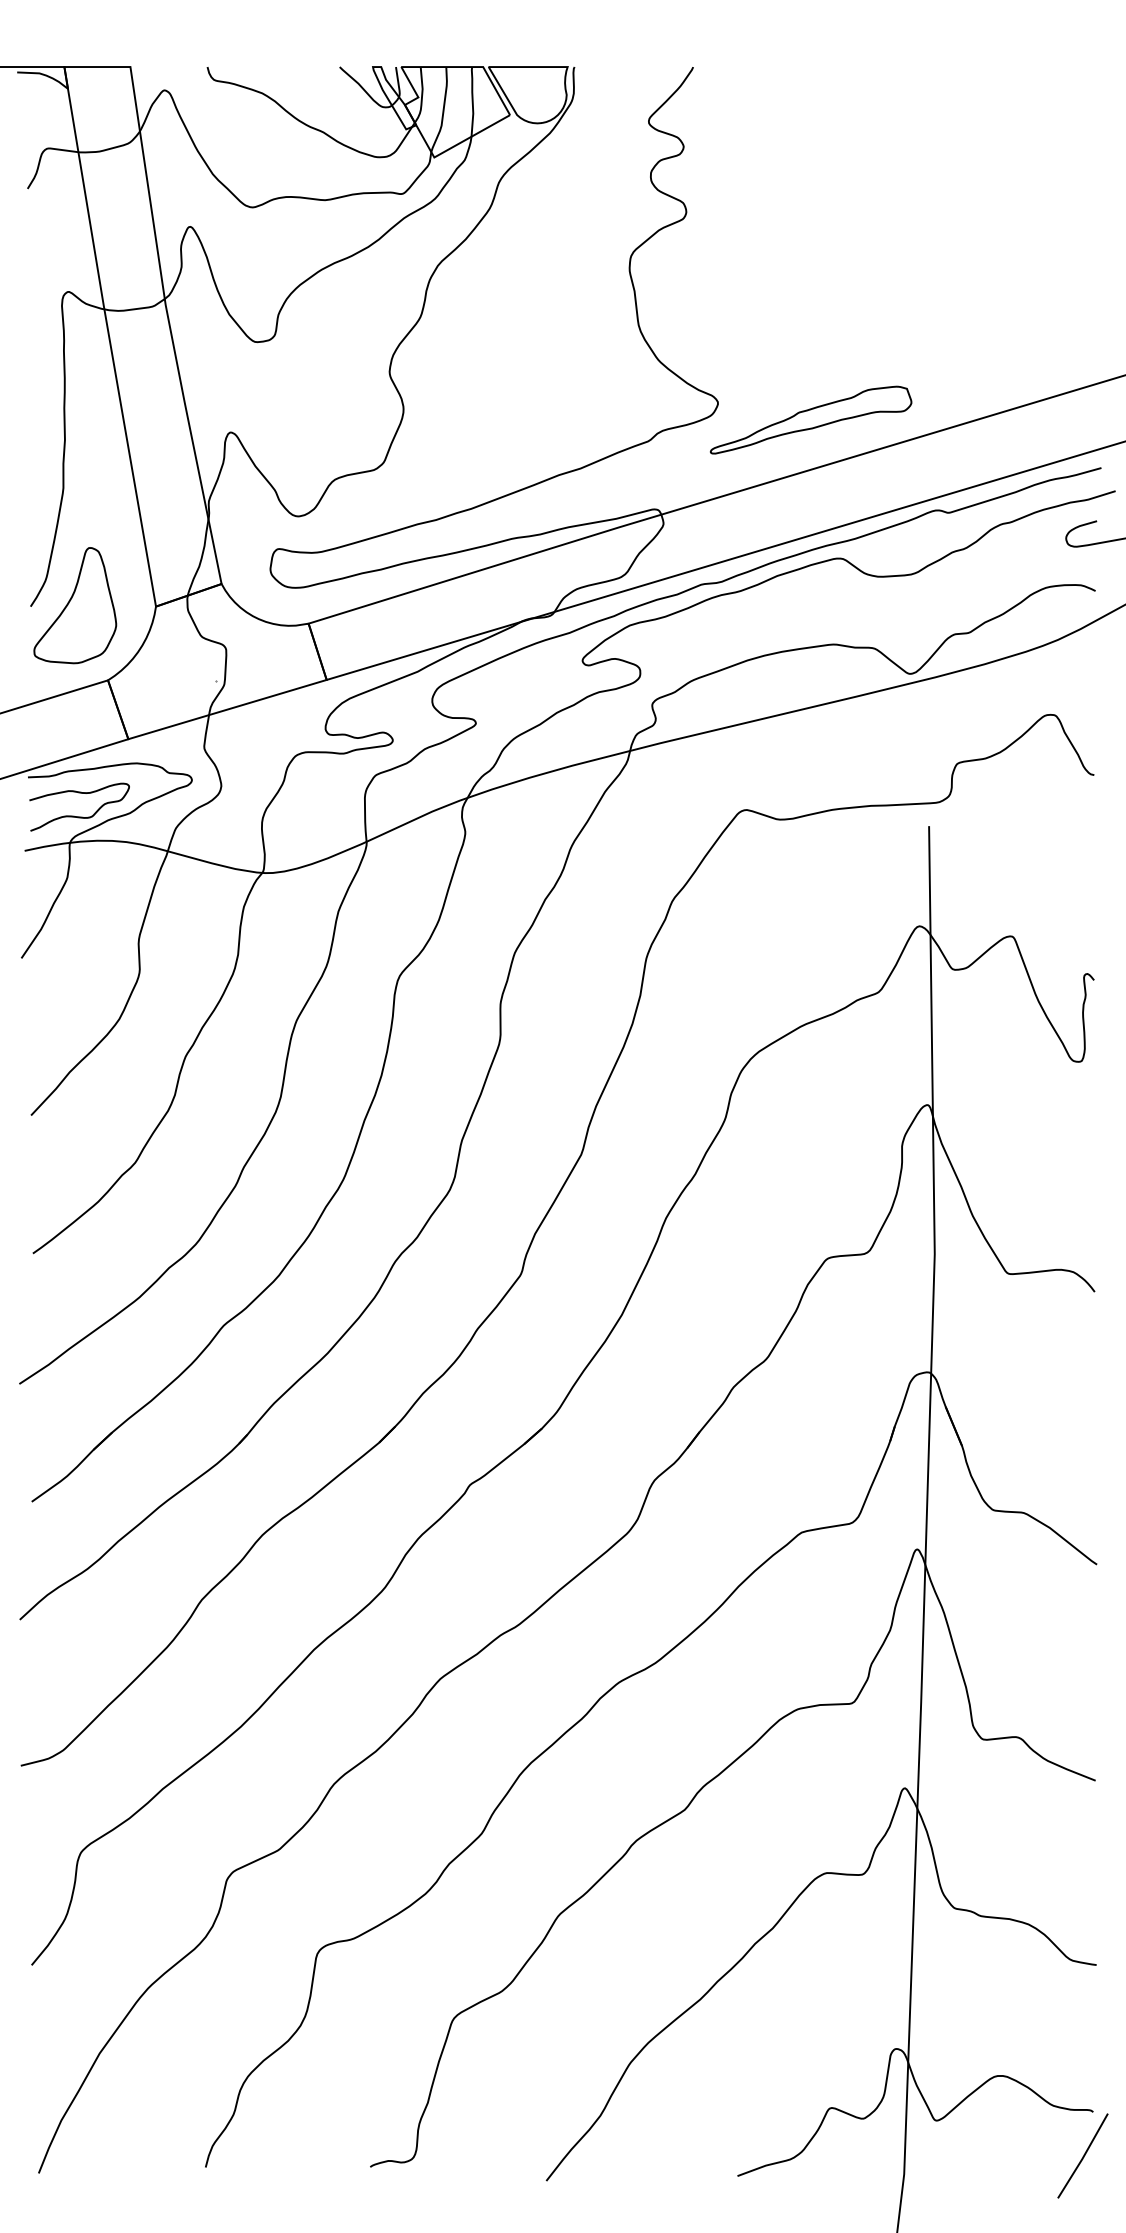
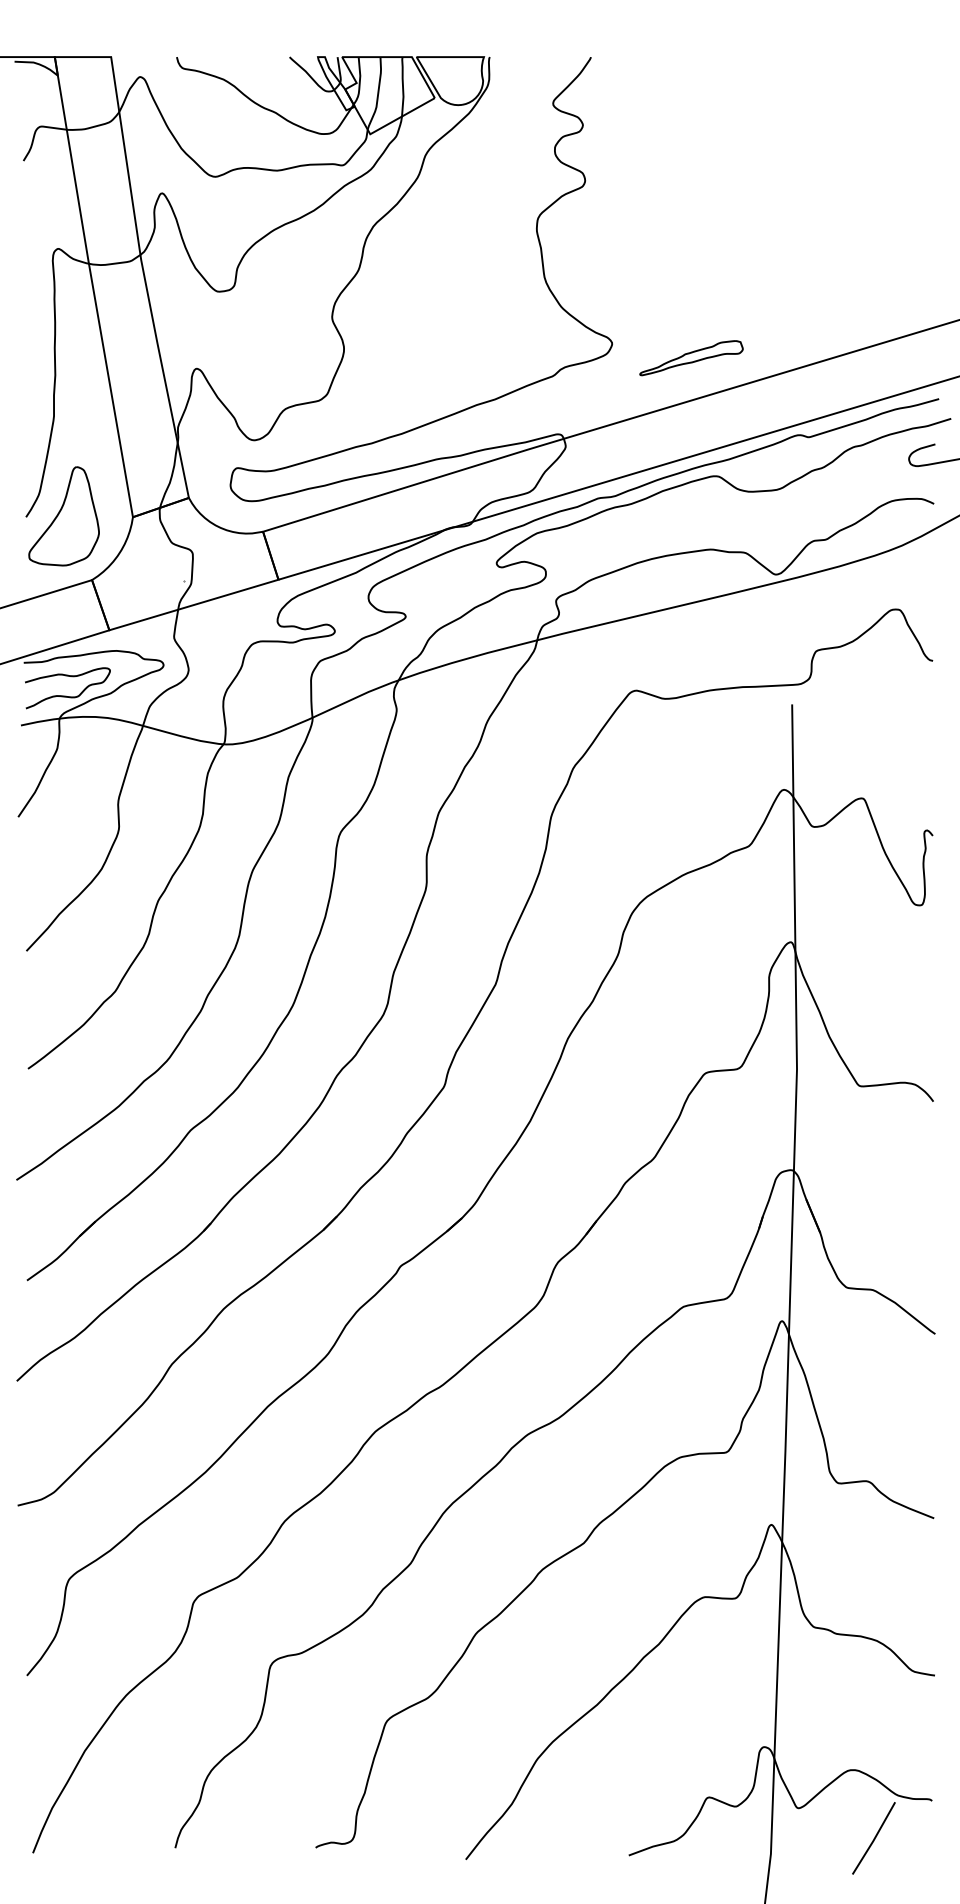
part: (810, 419) -> (691, 357), size x0.6
line: (1083, 2155) -> (874, 1837), moved

